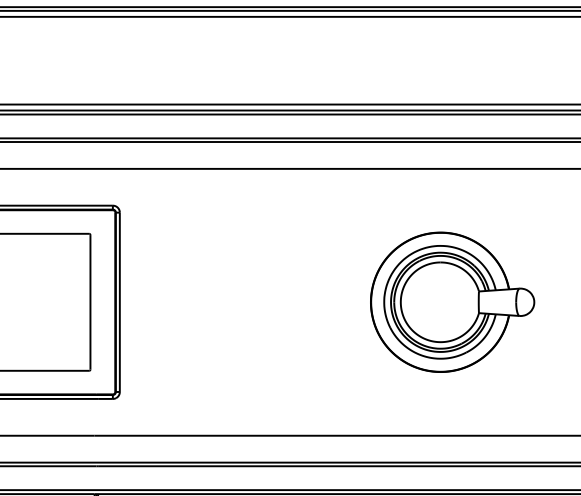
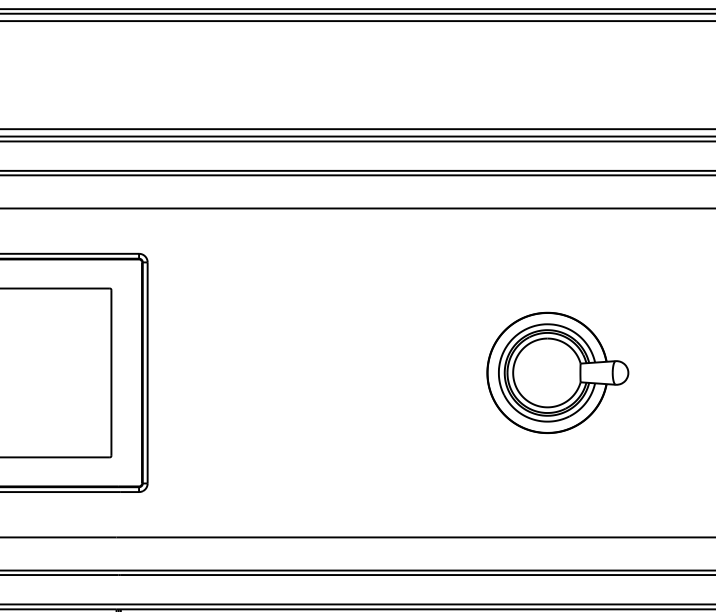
part: (452, 301) -> (557, 372), size x0.7

